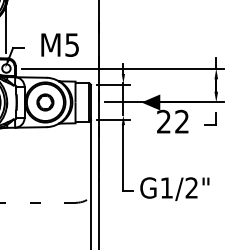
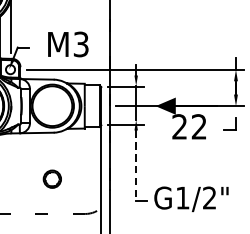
text: (72, 44) -> (81, 43), M5 -> M3
circle: (45, 102) -> (52, 179), moved
line: (123, 157) -> (136, 165), solid -> dashed

